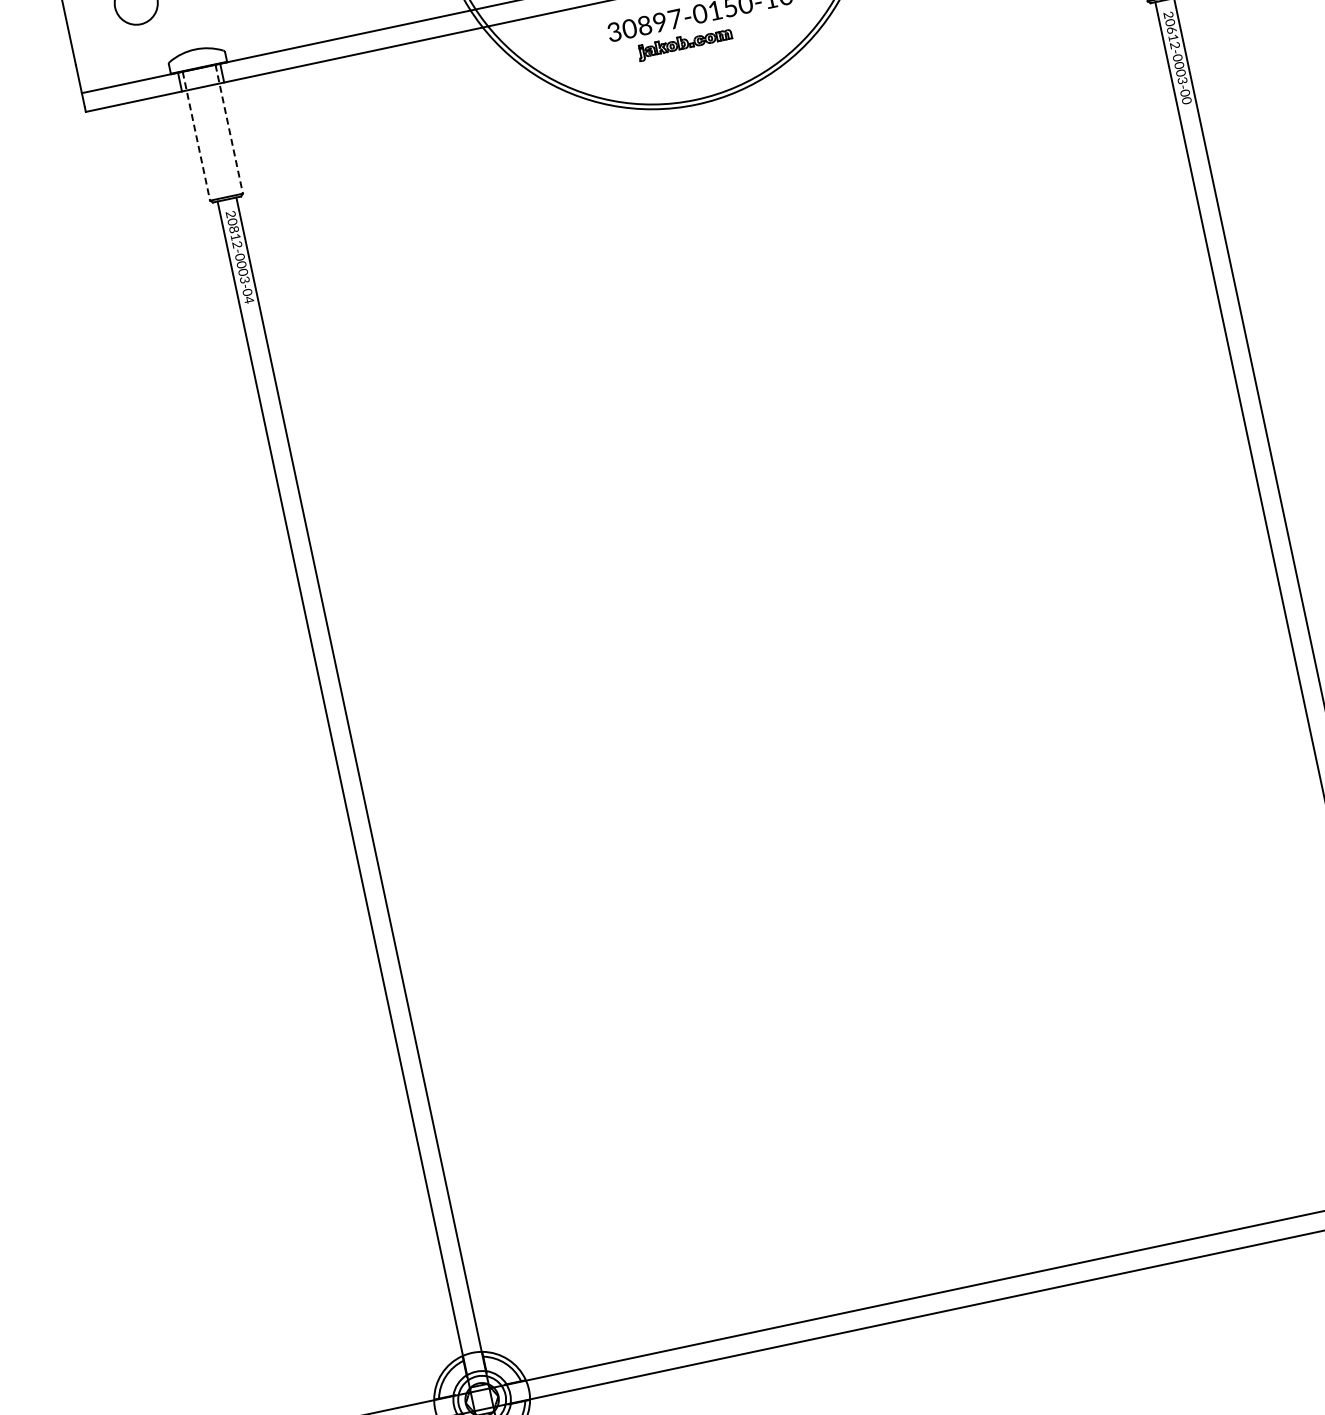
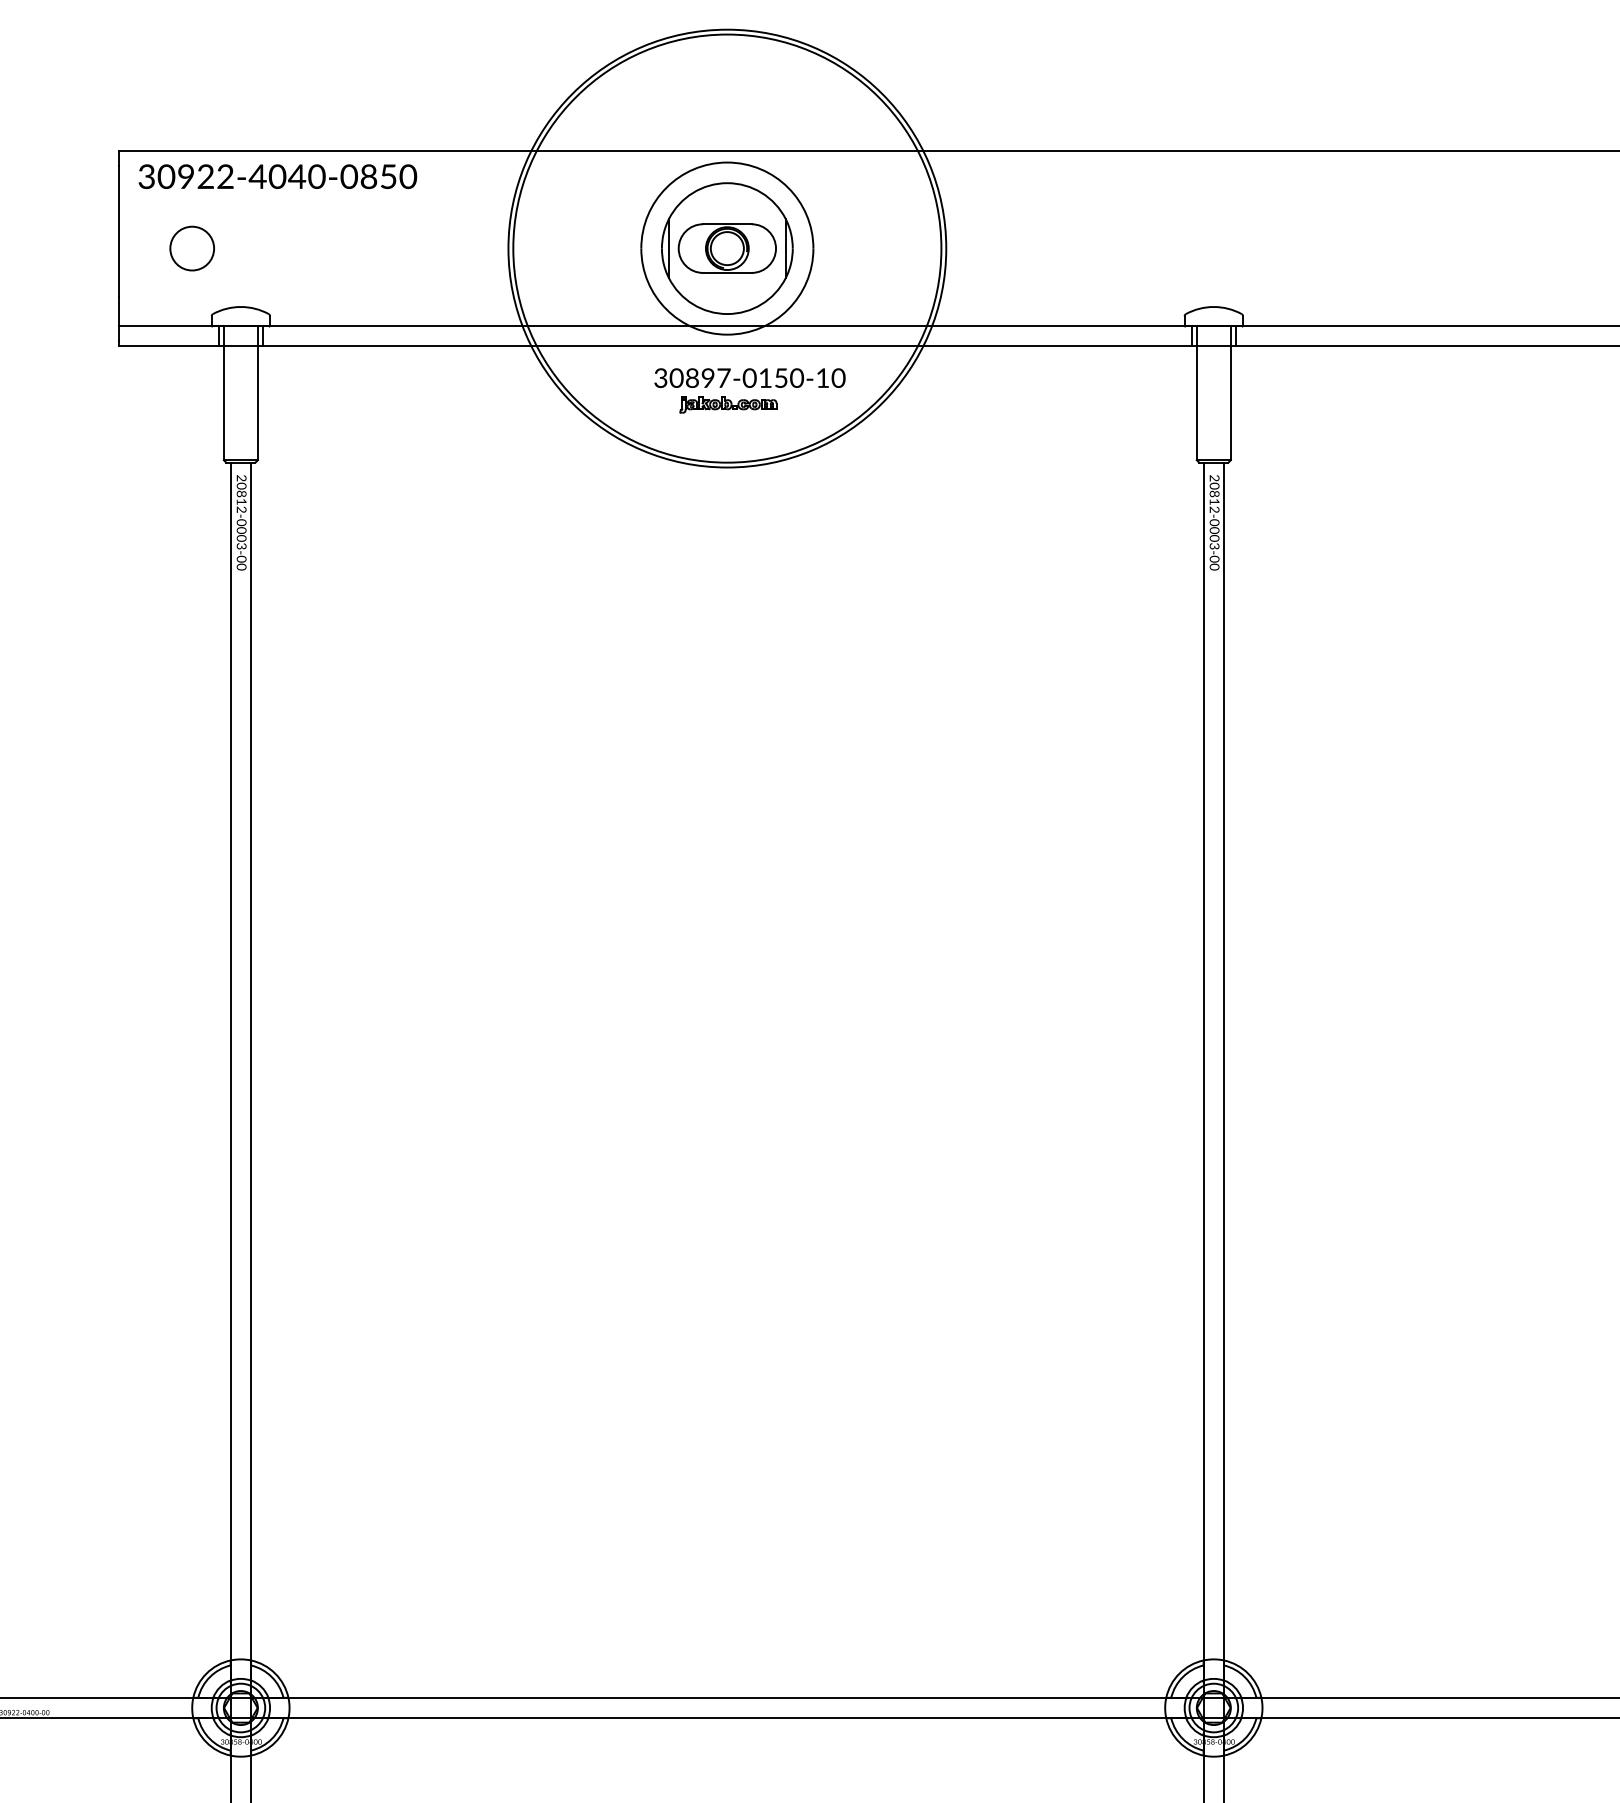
text: (1171, 30) -> (1214, 494), 20612-0003-00 -> 20812-0003-00
line: (228, 129) -> (257, 393), dashed -> solid
line: (196, 136) -> (223, 393), dashed -> solid
text: (248, 299) -> (241, 566), 20812-0003-04 -> 20812-0003-00

